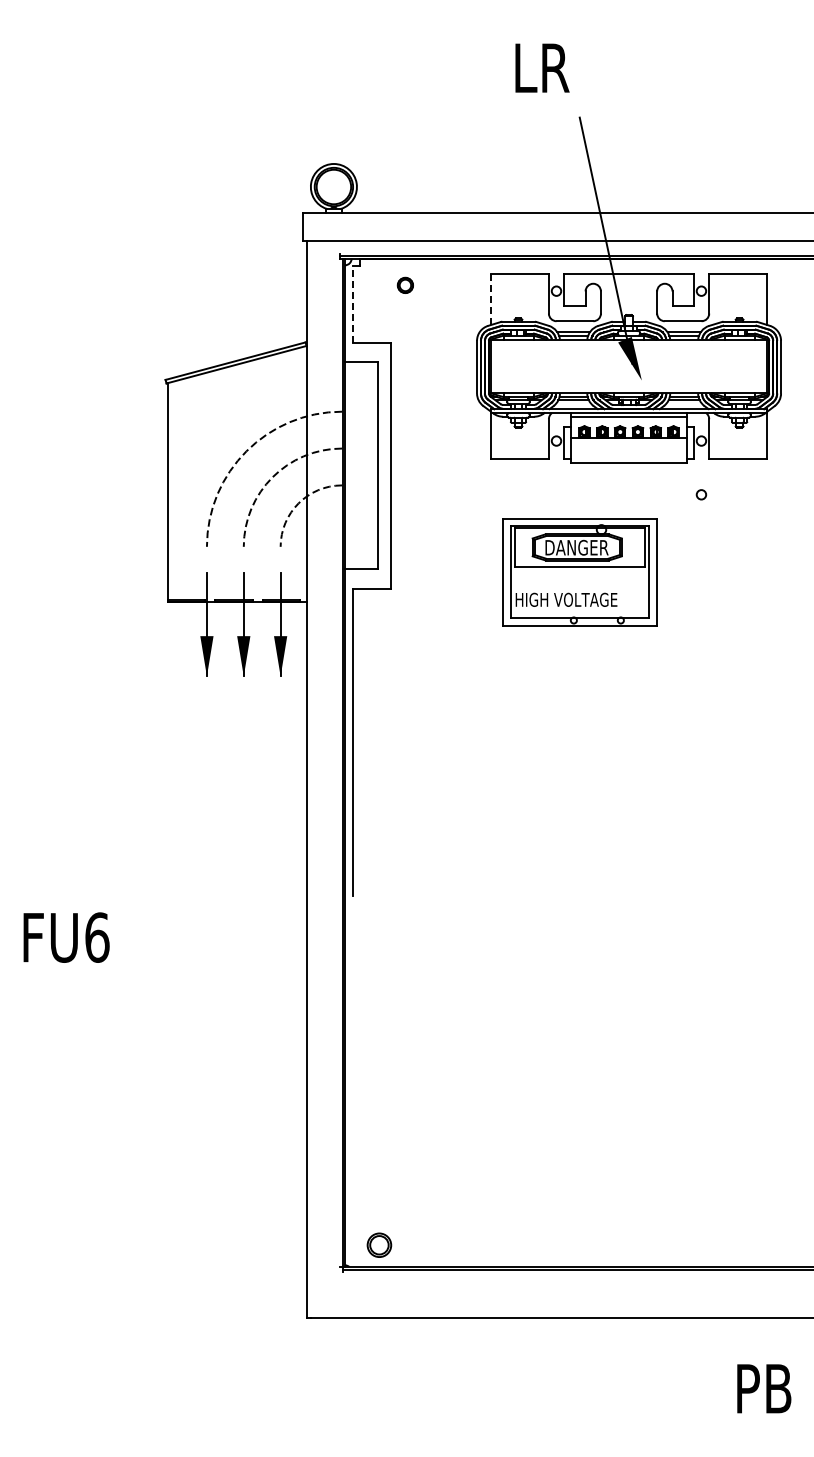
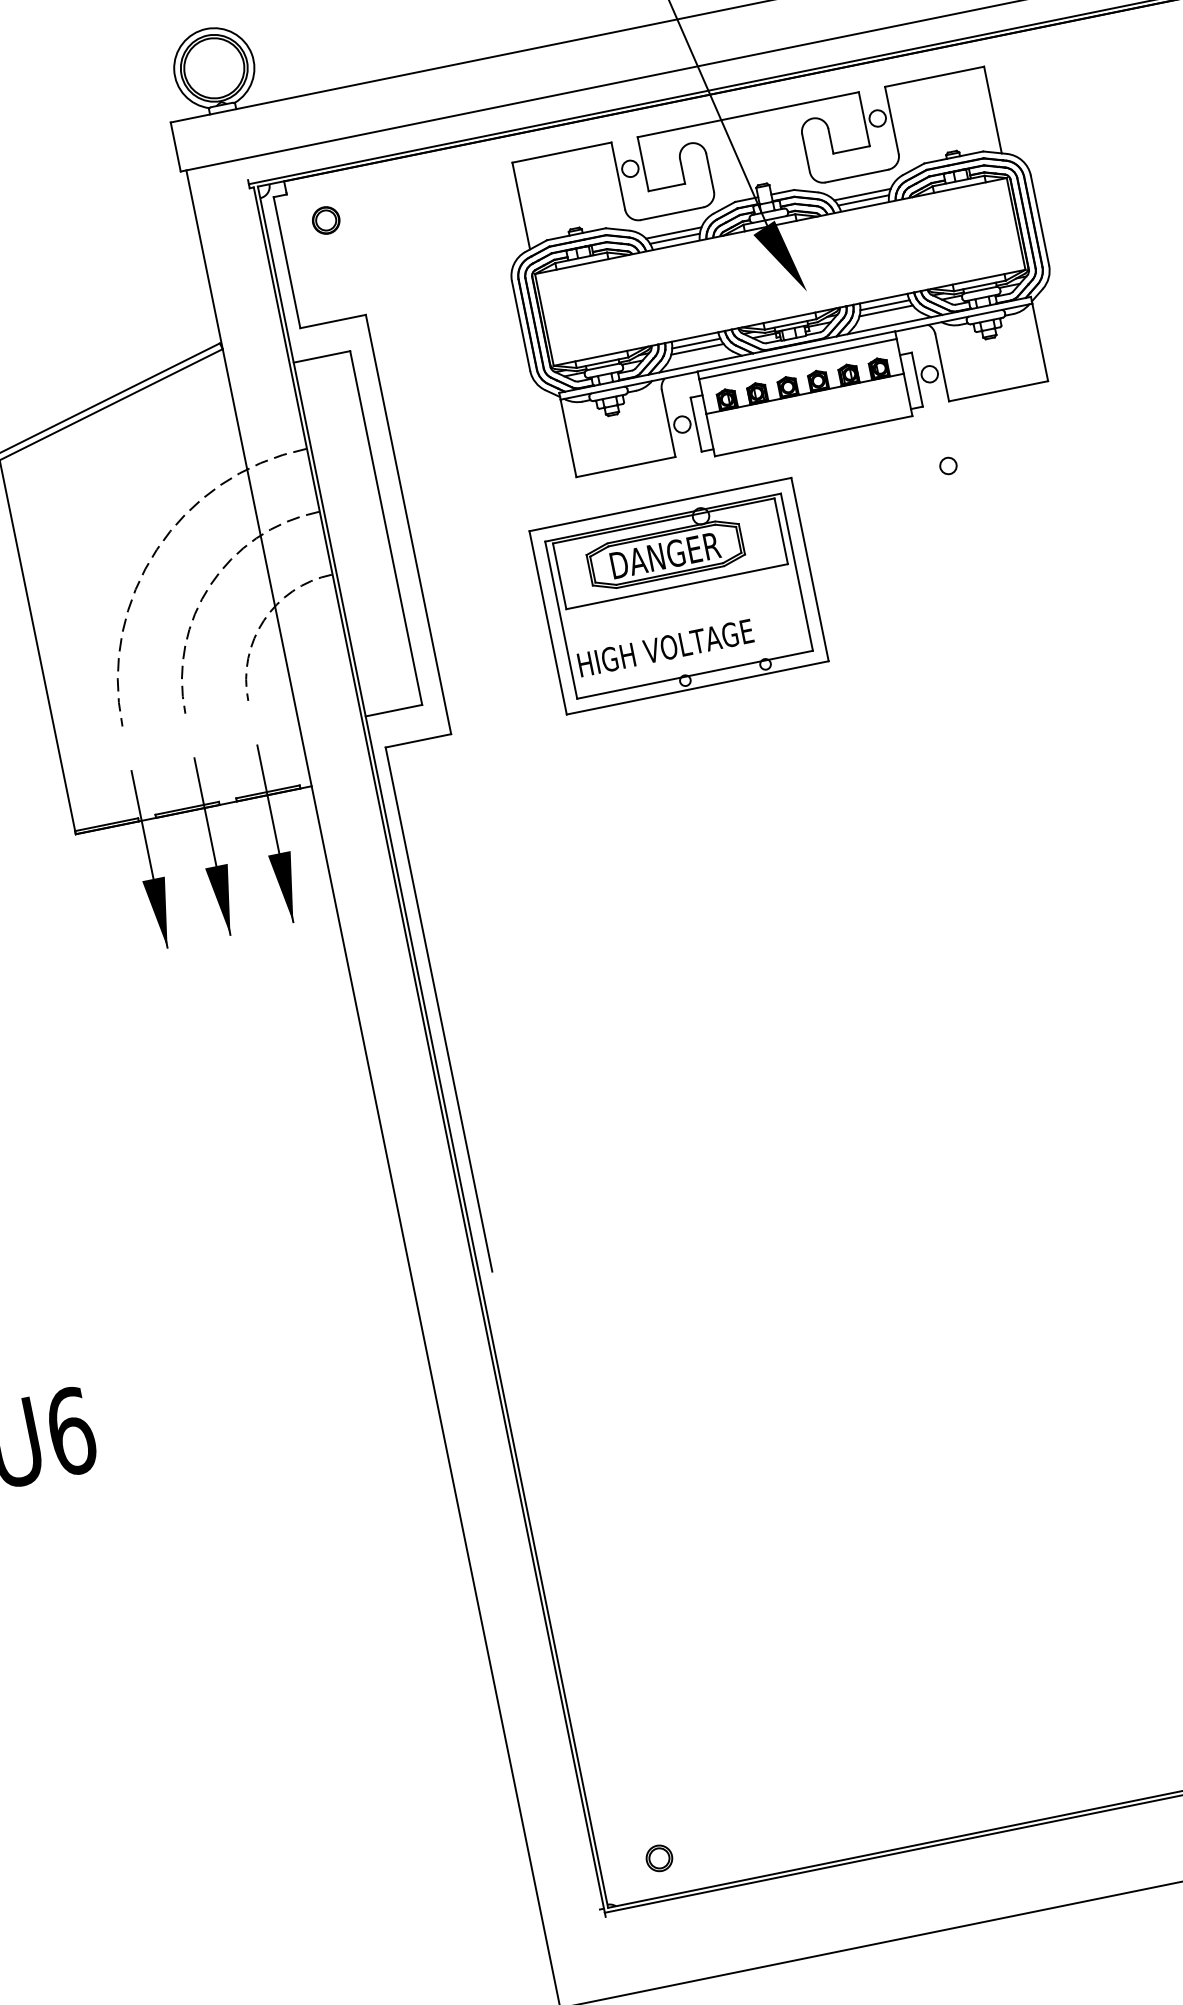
part: (404, 284) -> (324, 219), moved
line: (490, 300) -> (520, 207), dashed -> solid
line: (352, 304) -> (286, 262), dashed -> solid
part: (579, 572) -> (678, 596), moved
part: (379, 1244) -> (659, 1857), size x0.62

